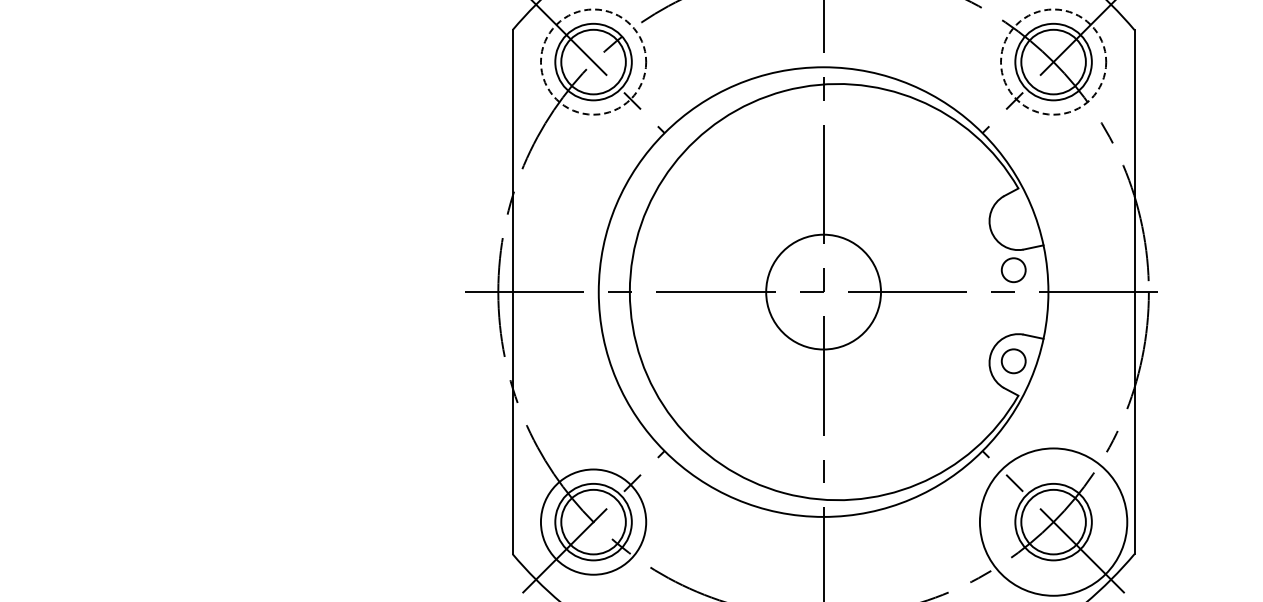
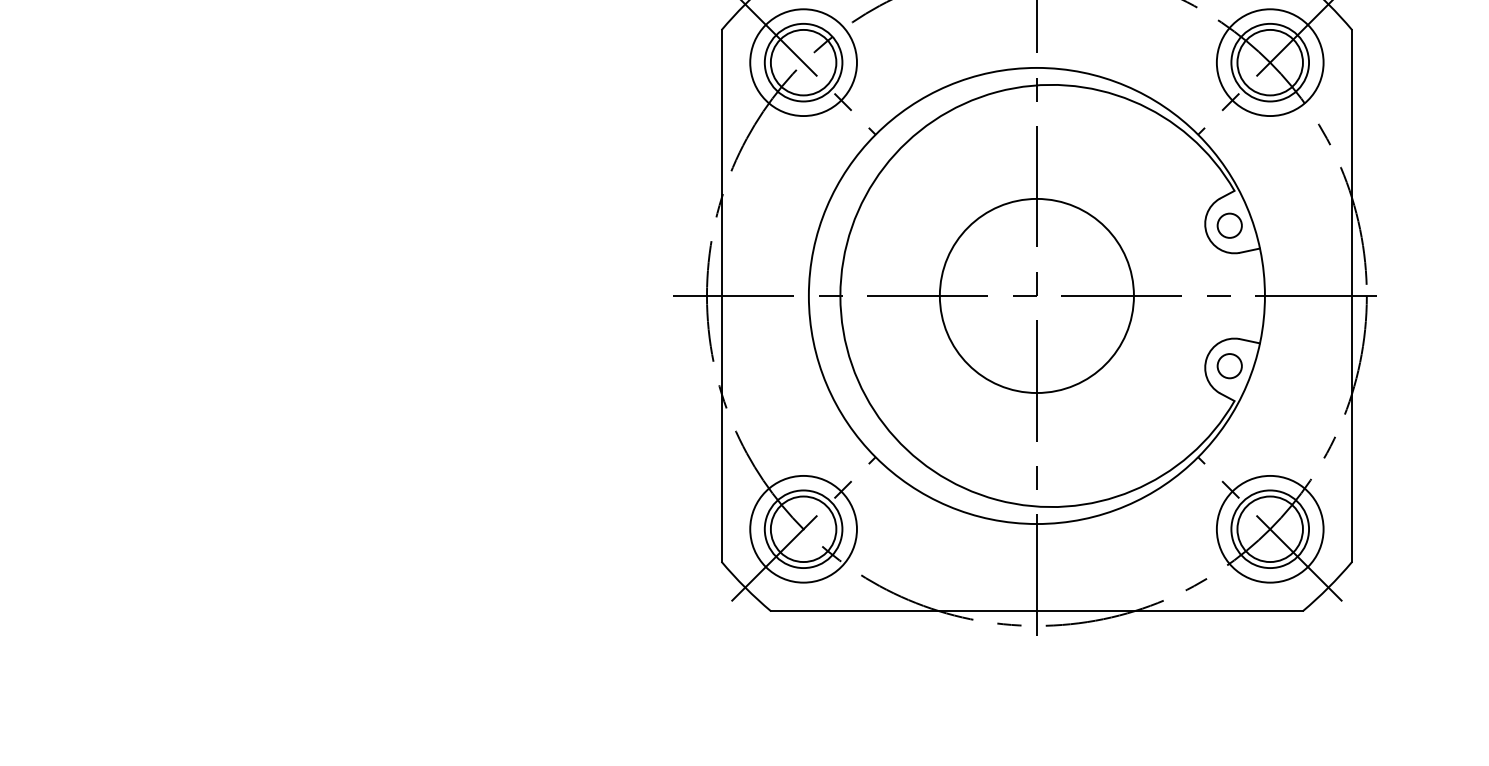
circle: (593, 61) -> (803, 62), dashed -> solid
circle: (1052, 61) -> (1269, 62), dashed -> solid
circle: (1013, 269) -> (1229, 225), moved
circle: (823, 291) -> (1036, 295), size x1.67
circle: (1052, 521) -> (1269, 528), size x0.71

